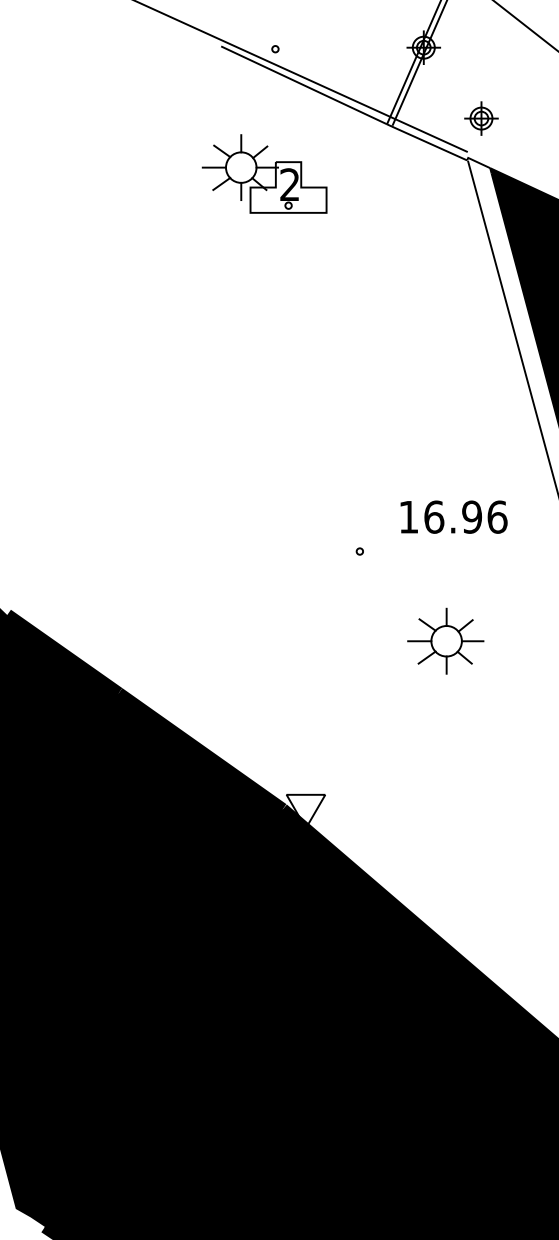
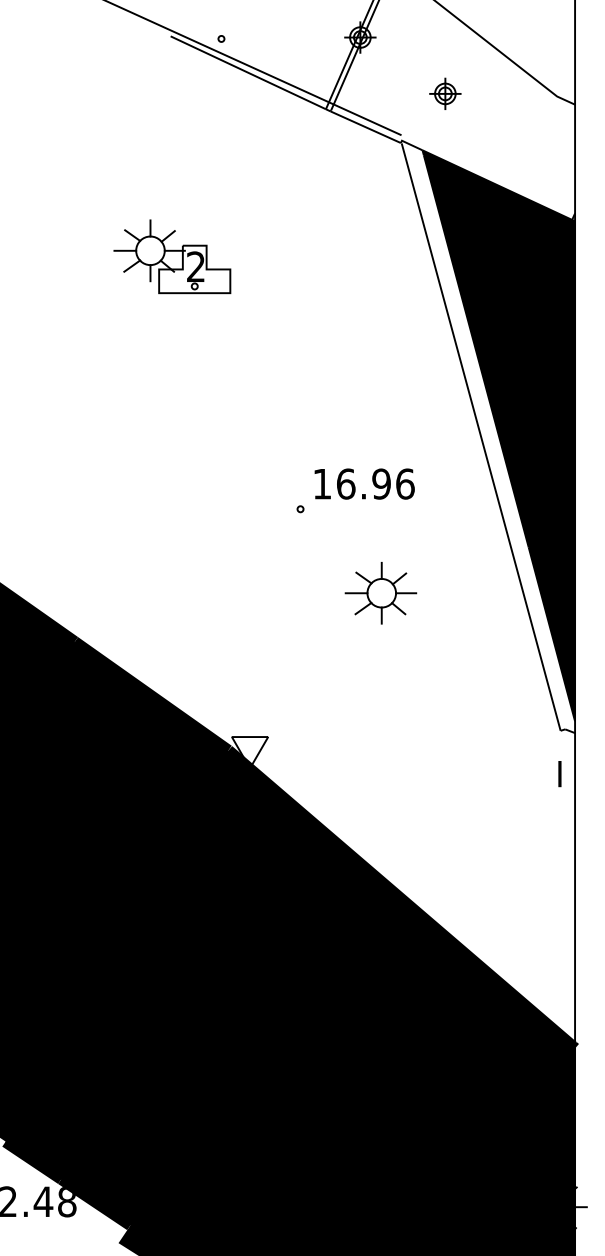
part: (481, 118) -> (445, 93), moved
part: (264, 173) -> (172, 256), moved
text: (453, 516) -> (364, 483), moved

